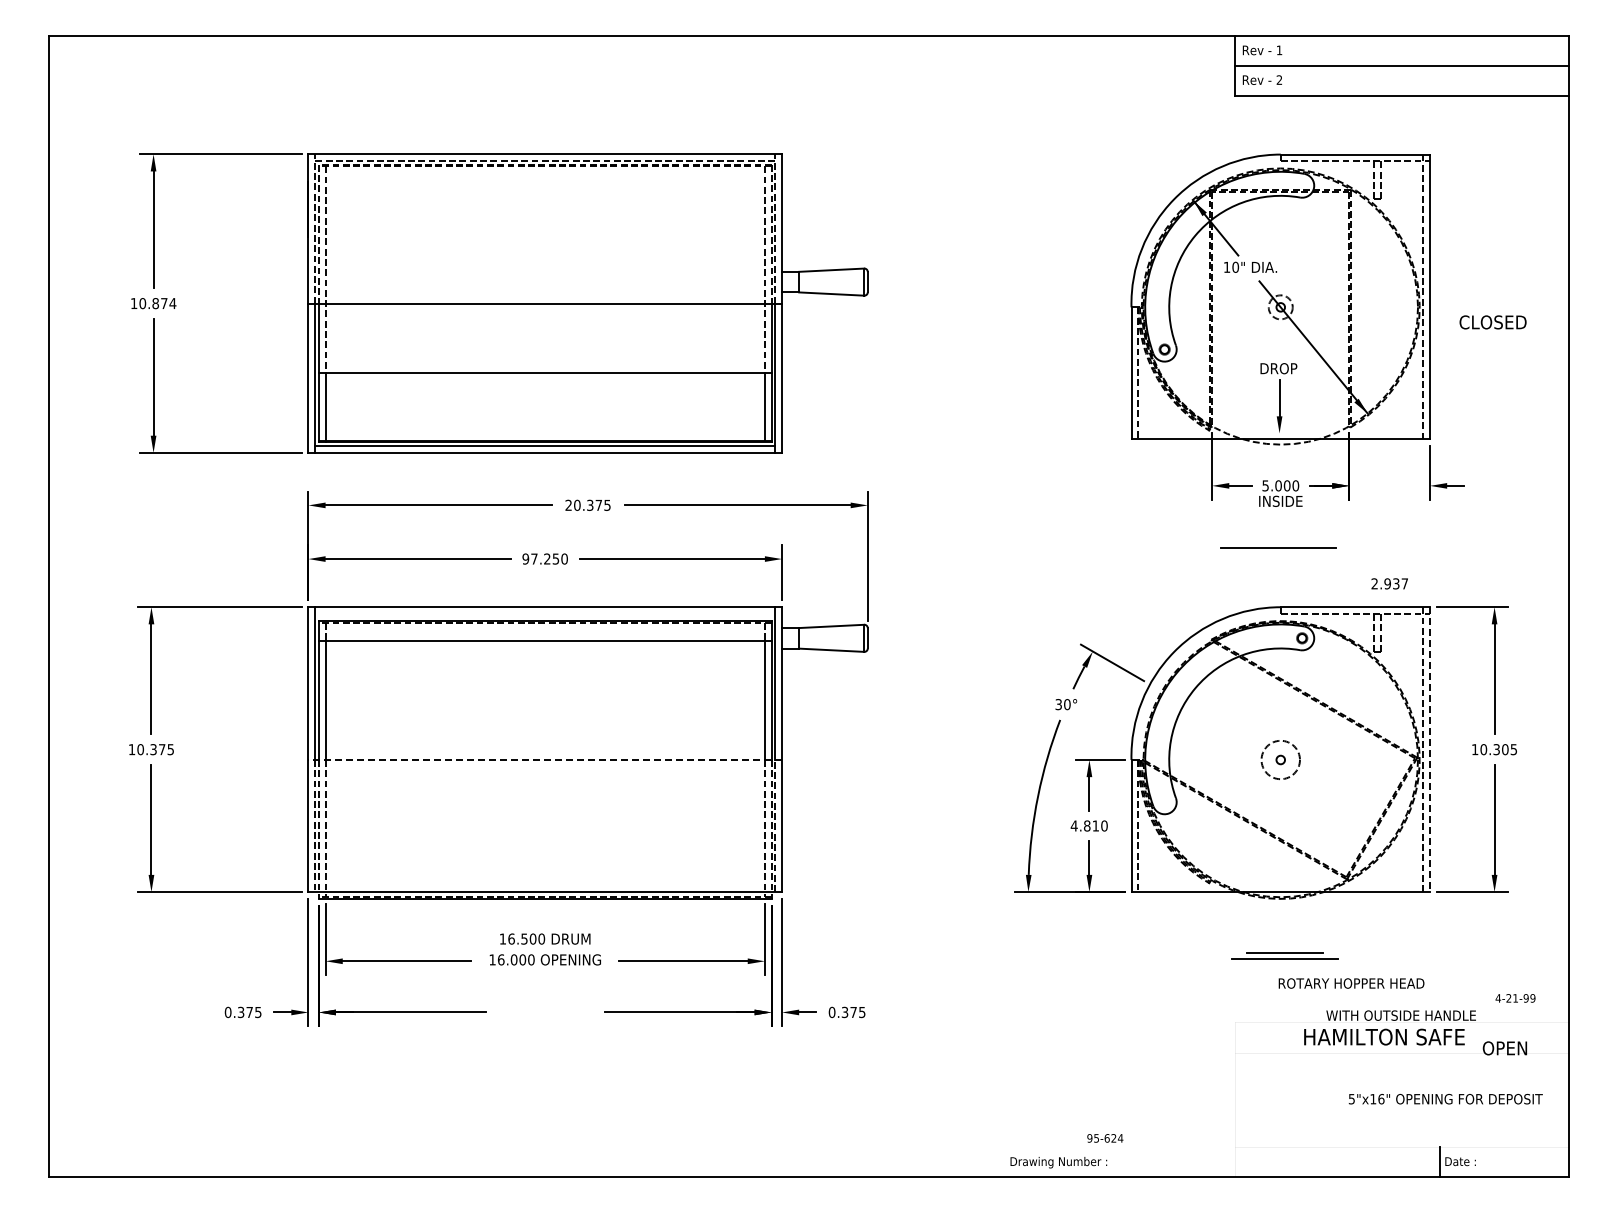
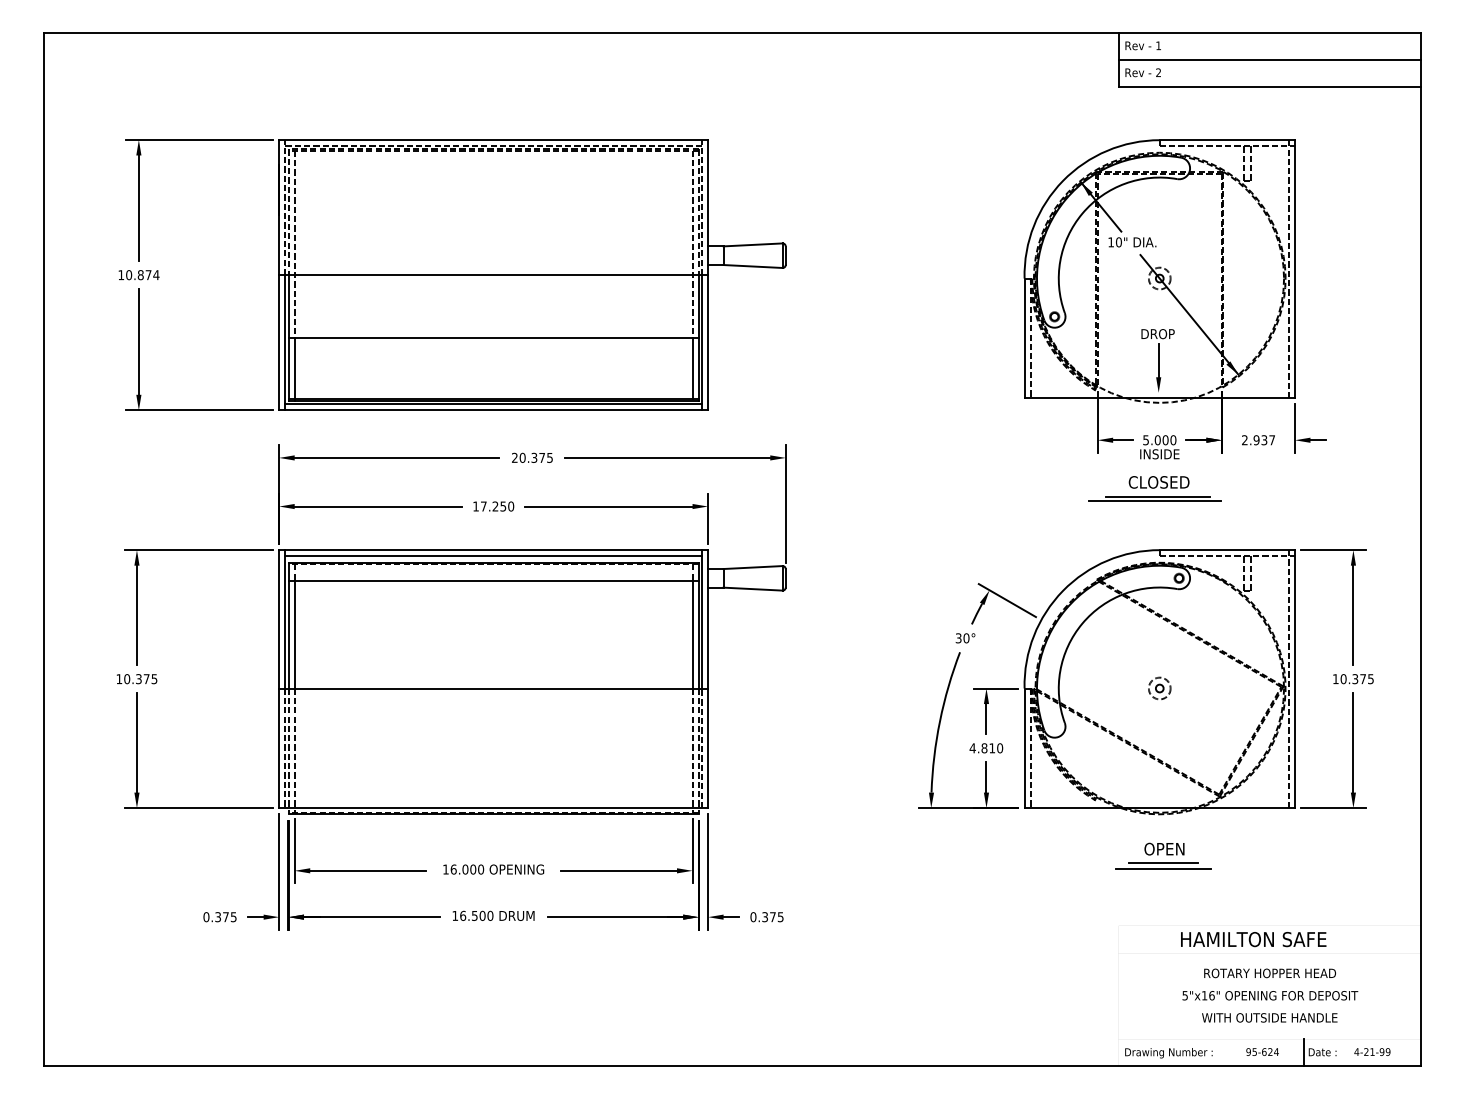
text: (1492, 322) -> (1158, 482), moved
line: (1275, 552) -> (1155, 500), added
text: (525, 558) -> (475, 506), 97.250 -> 17.250
text: (1389, 583) -> (1258, 439), moved
line: (545, 614) -> (493, 556), added
text: (1505, 749) -> (1363, 679), 10.305 -> 10.375
line: (1430, 750) -> (1295, 679), dashed -> solid
line: (545, 760) -> (493, 688), dashed -> solid
circle: (1280, 760) -> (1159, 688), size x0.62
text: (545, 938) -> (493, 915), moved
text: (1351, 983) -> (1270, 973), moved
text: (1515, 998) -> (1372, 1052), moved
text: (1400, 1015) -> (1269, 1017), moved
text: (1504, 1048) -> (1164, 849), moved
text: (1445, 1099) -> (1270, 996), moved
text: (1105, 1138) -> (1262, 1052), moved
text: (1058, 1162) -> (1168, 1053), moved

